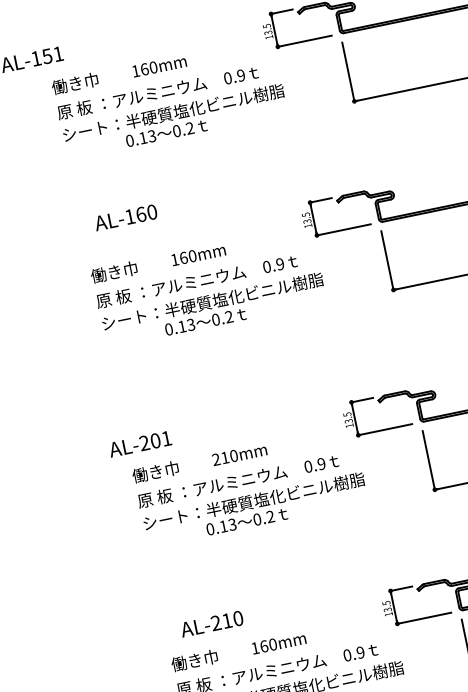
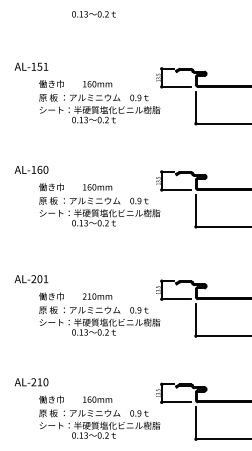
text: (125, 216) -> (31, 169), moved
text: (140, 444) -> (31, 279), moved
text: (211, 624) -> (31, 382), moved

